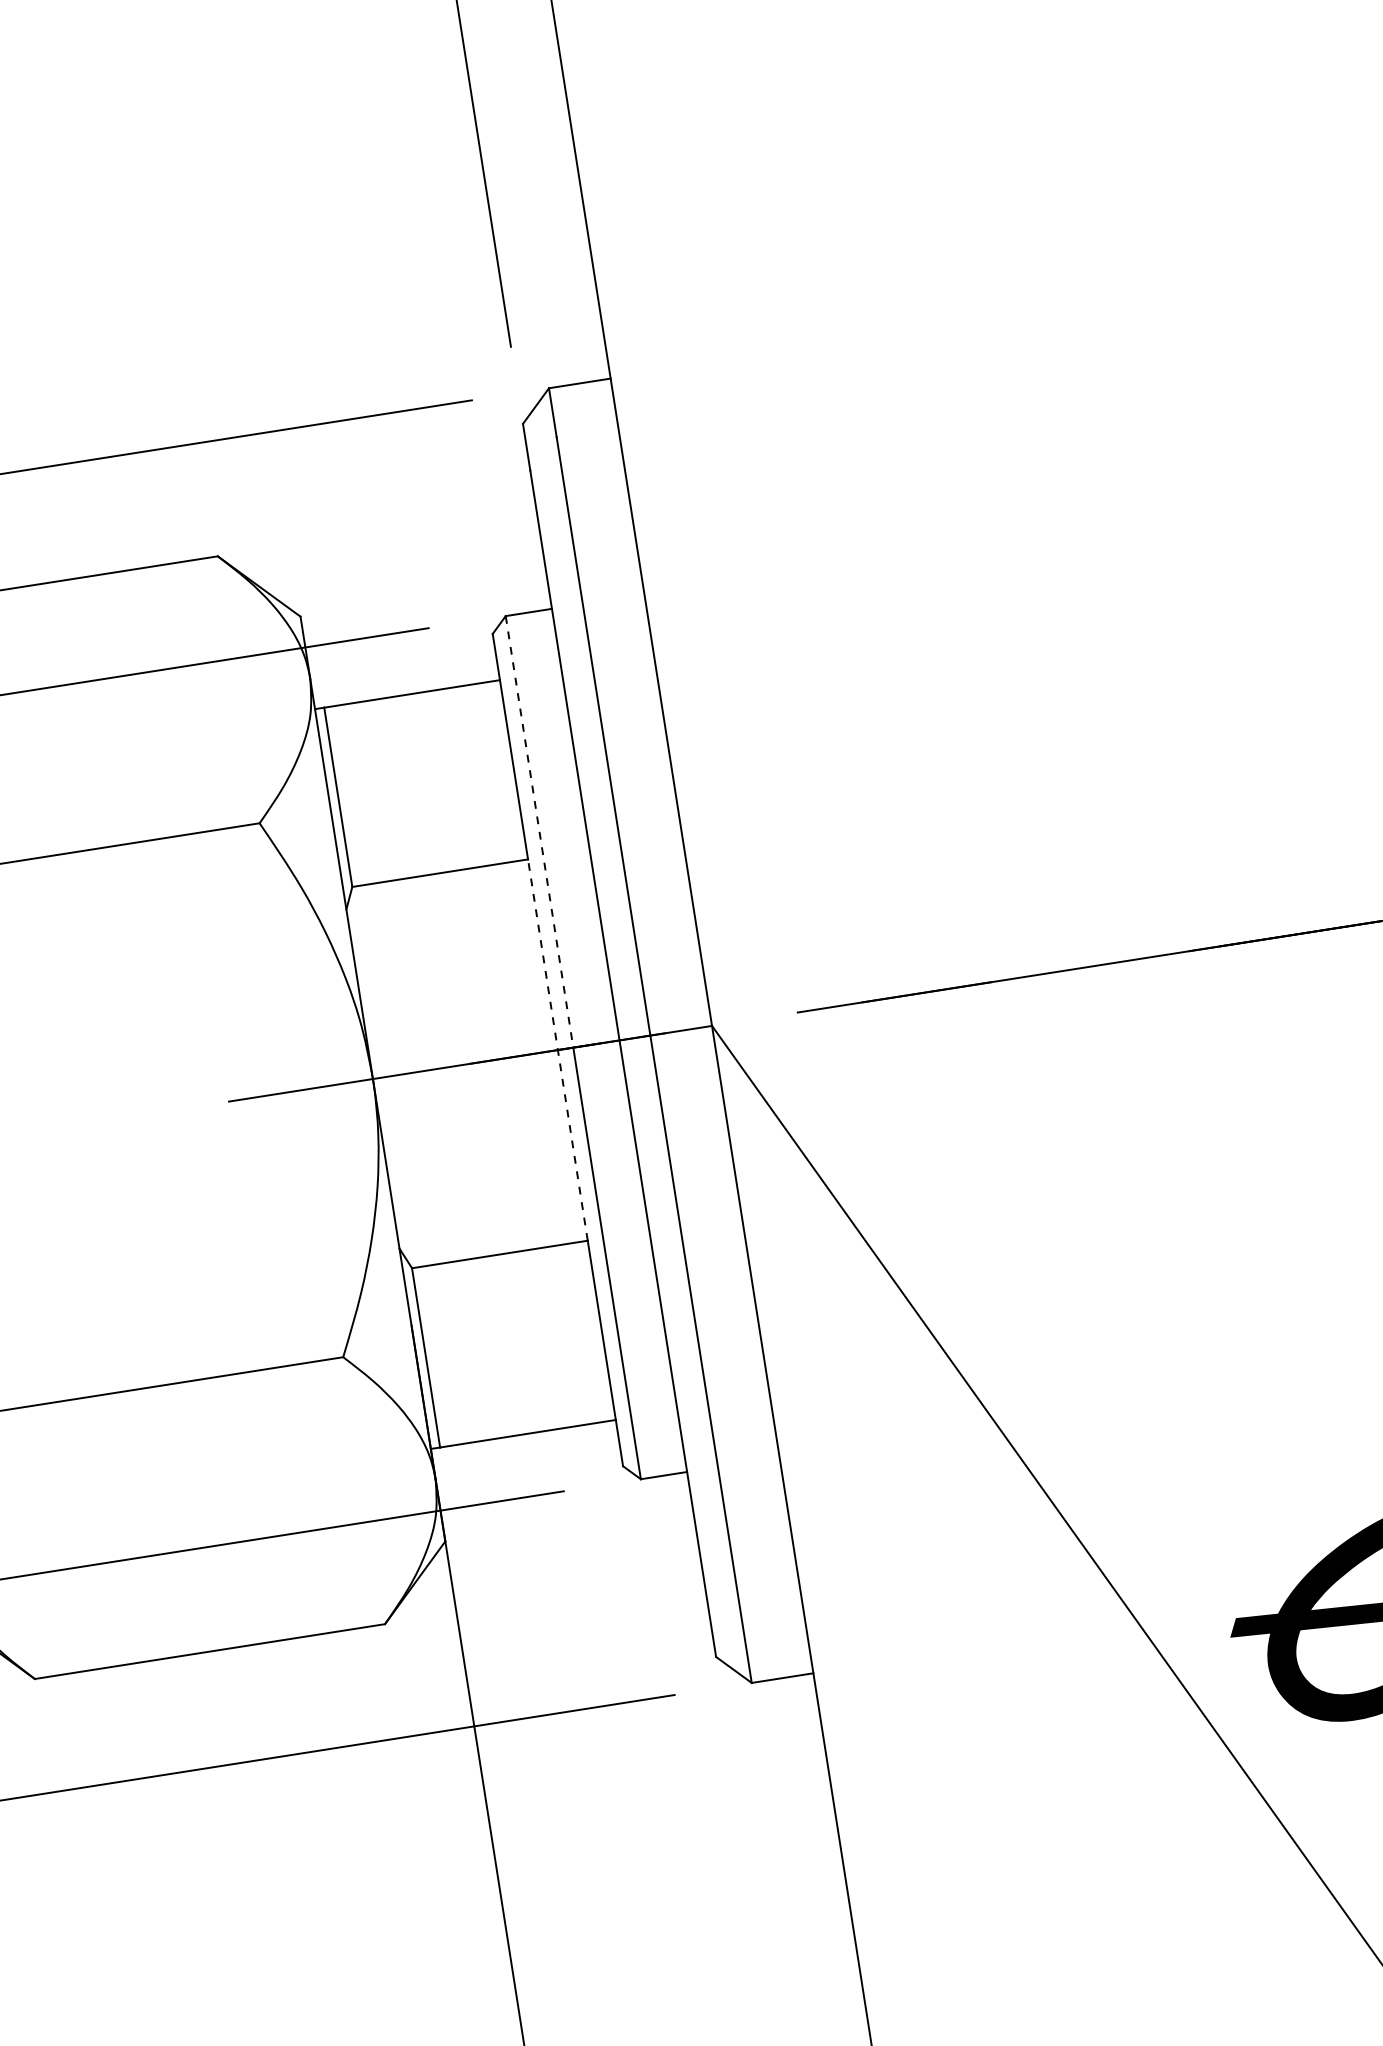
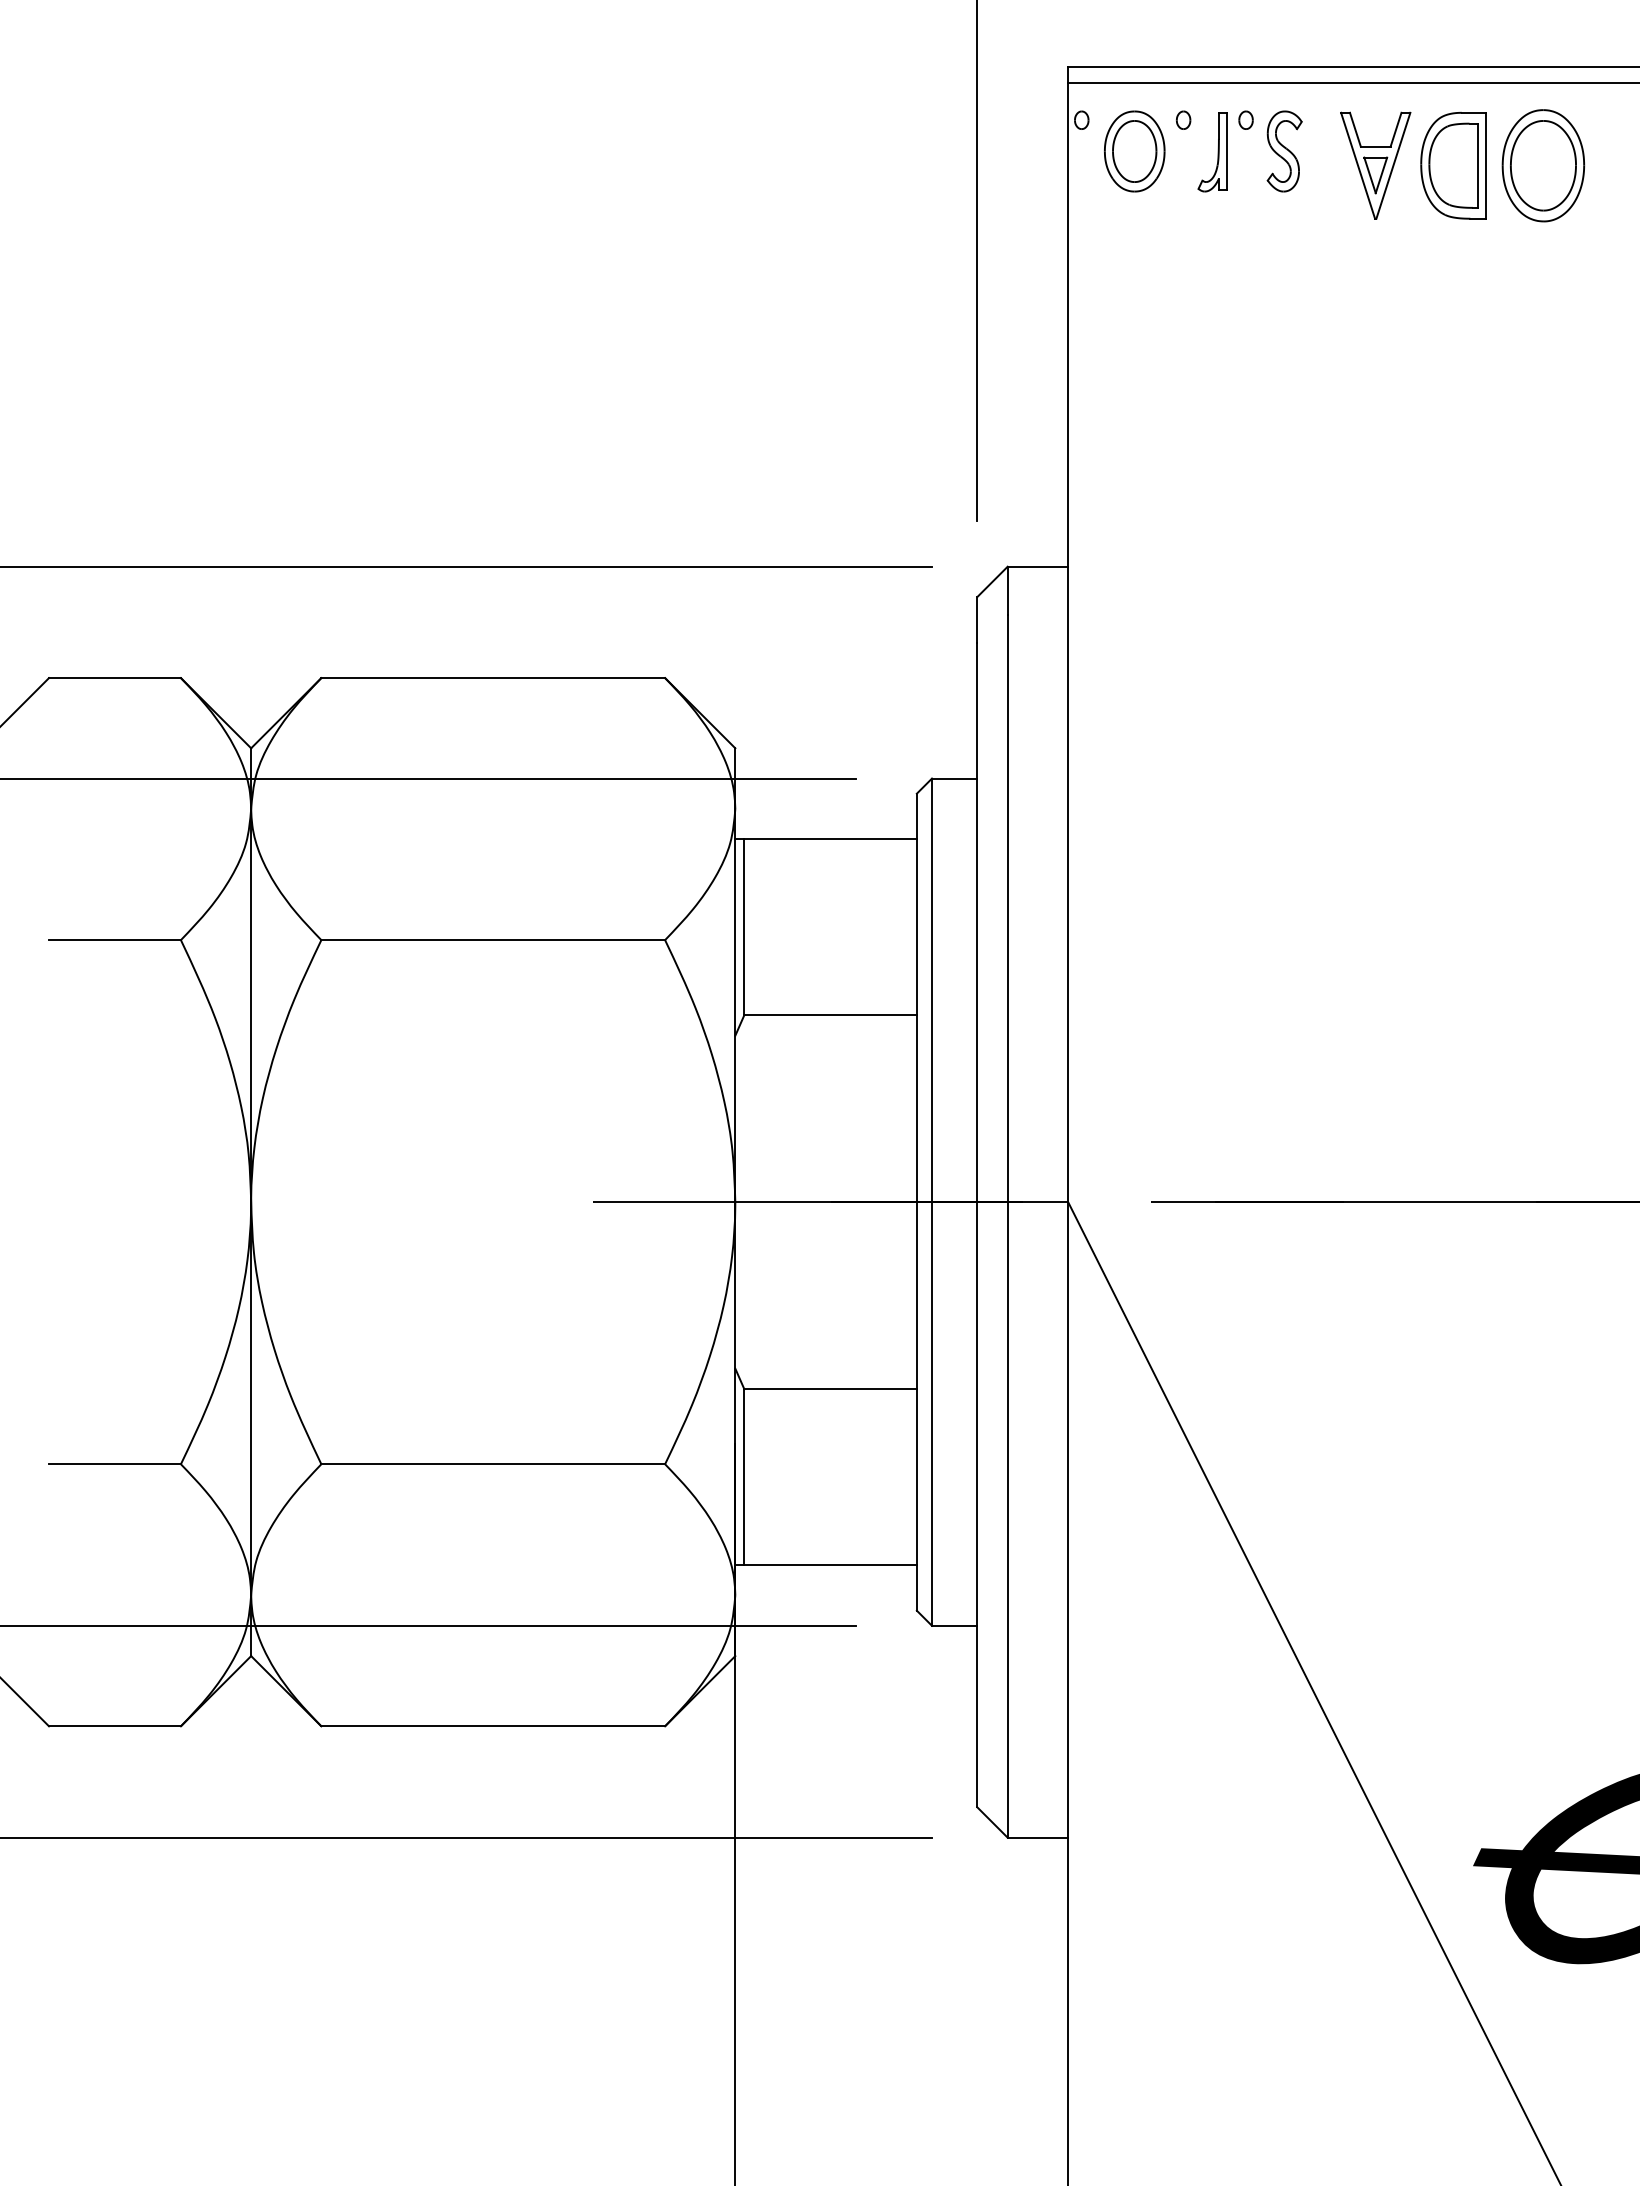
line: (540, 831) -> (932, 990), dashed -> solid
line: (557, 1049) -> (916, 1201), dashed -> solid

